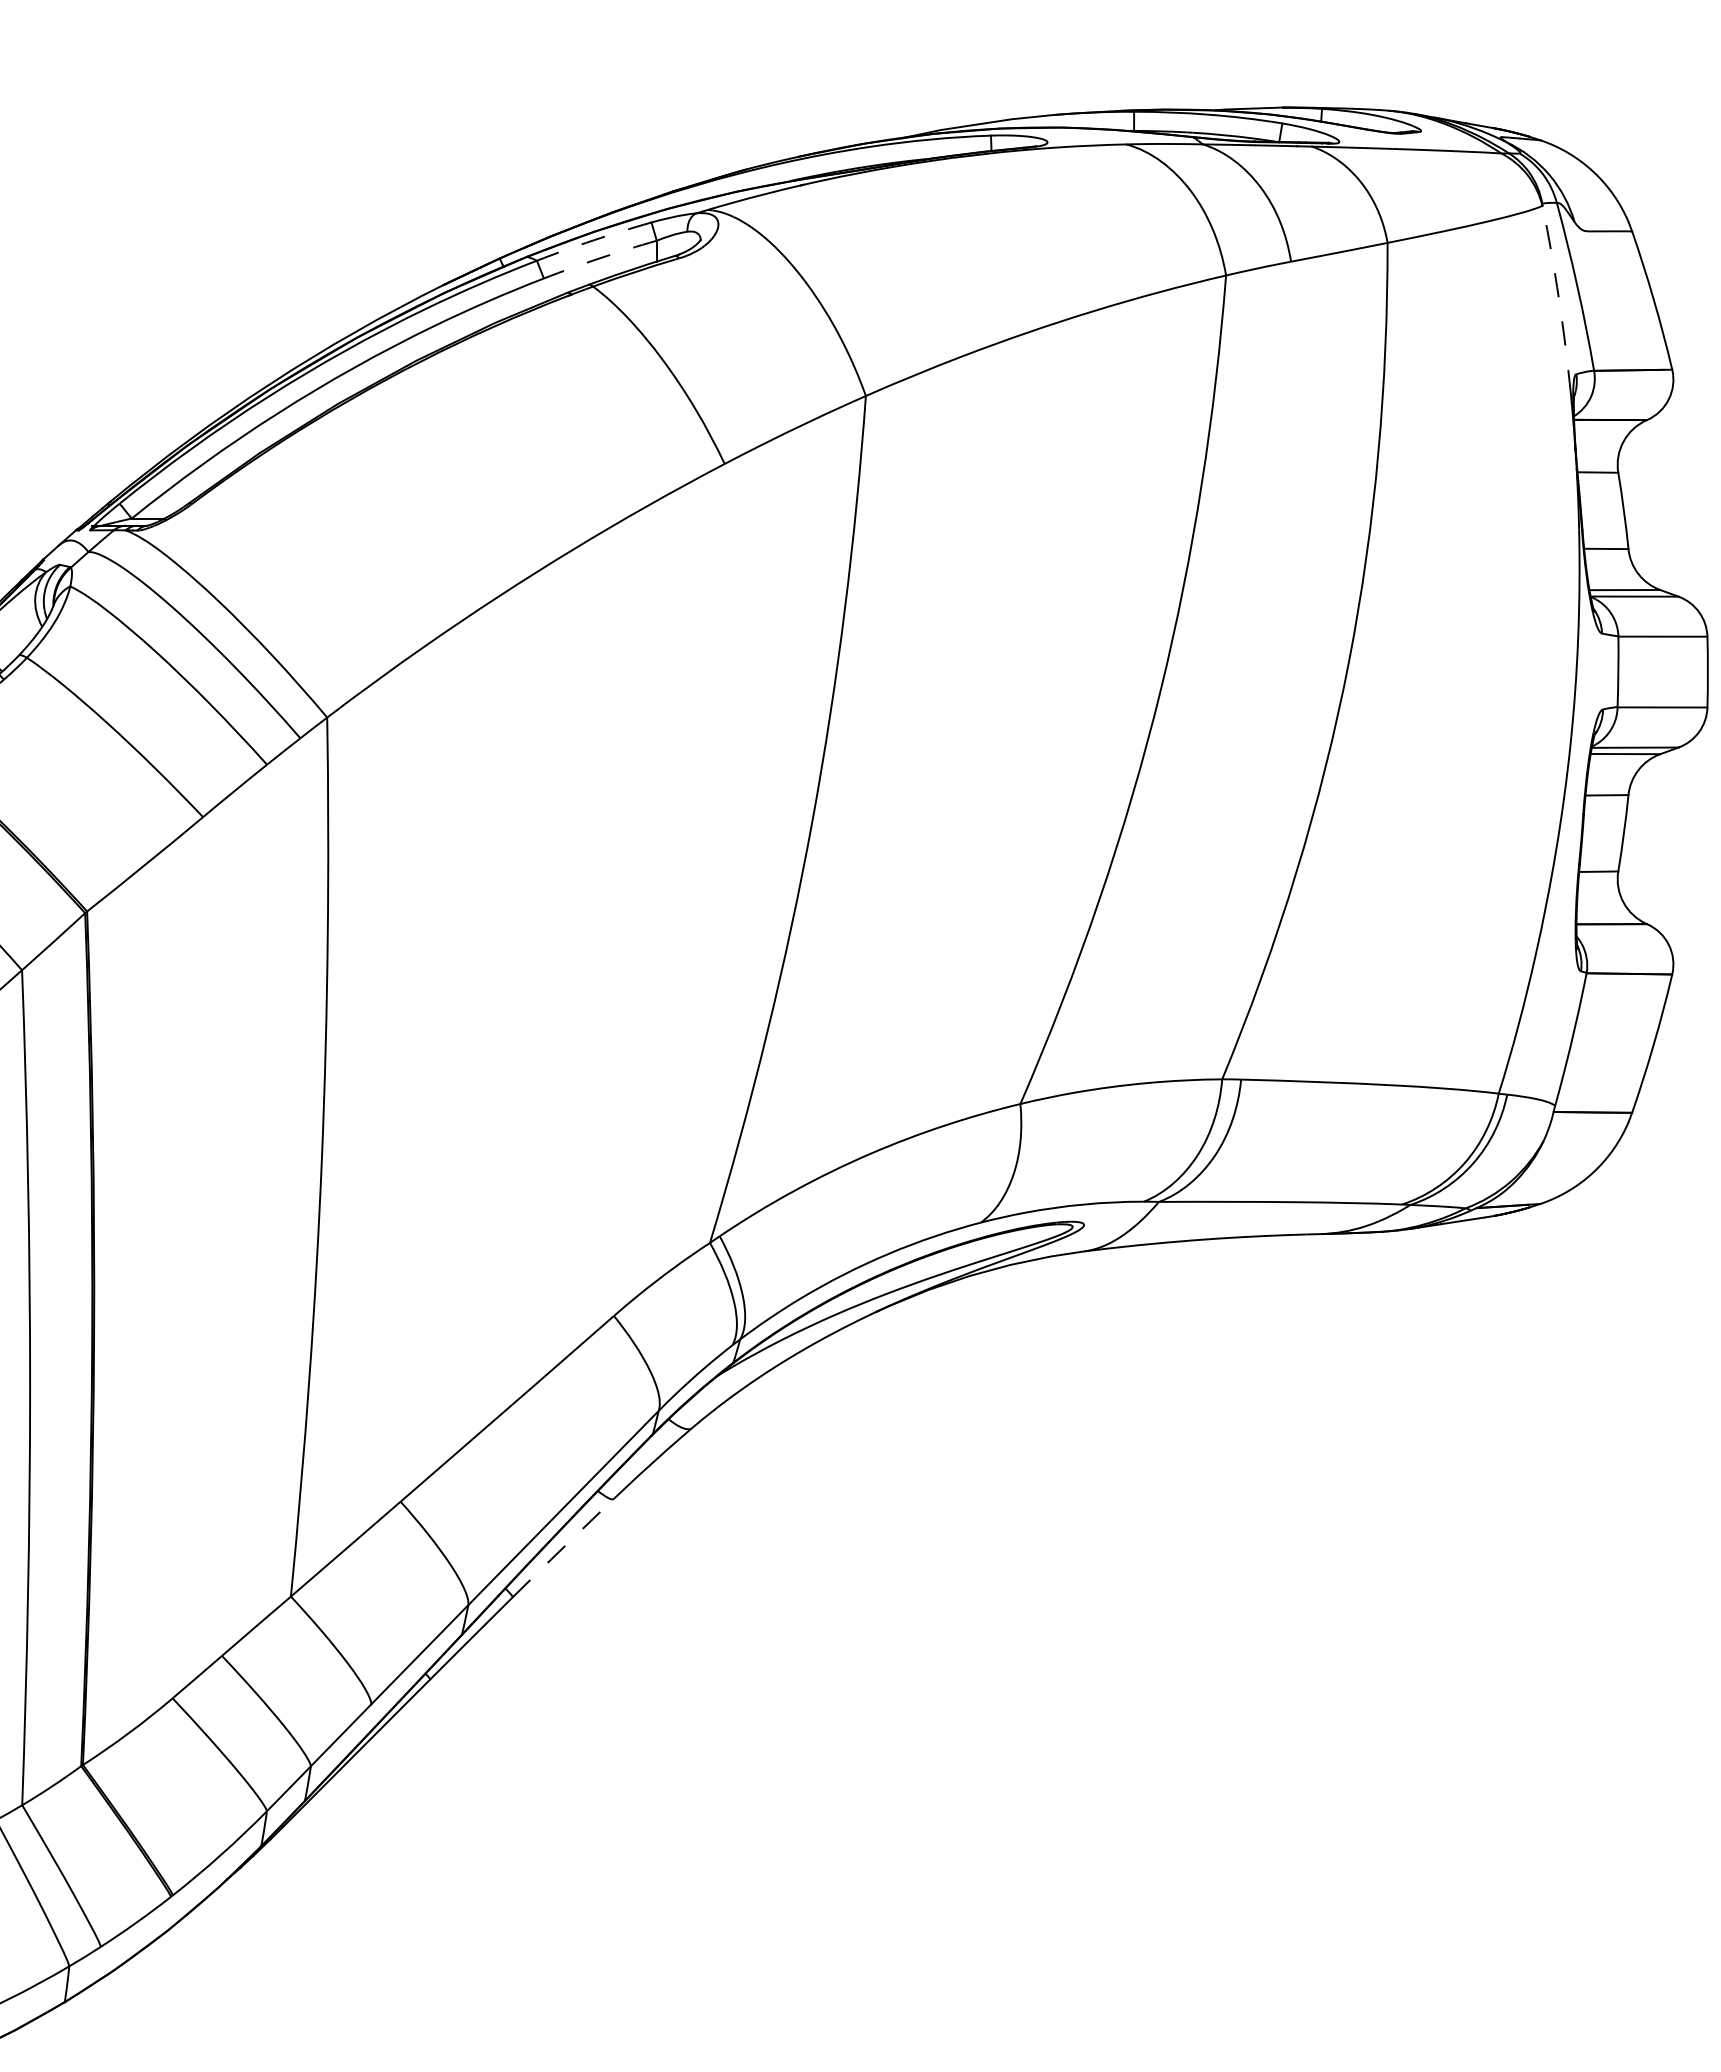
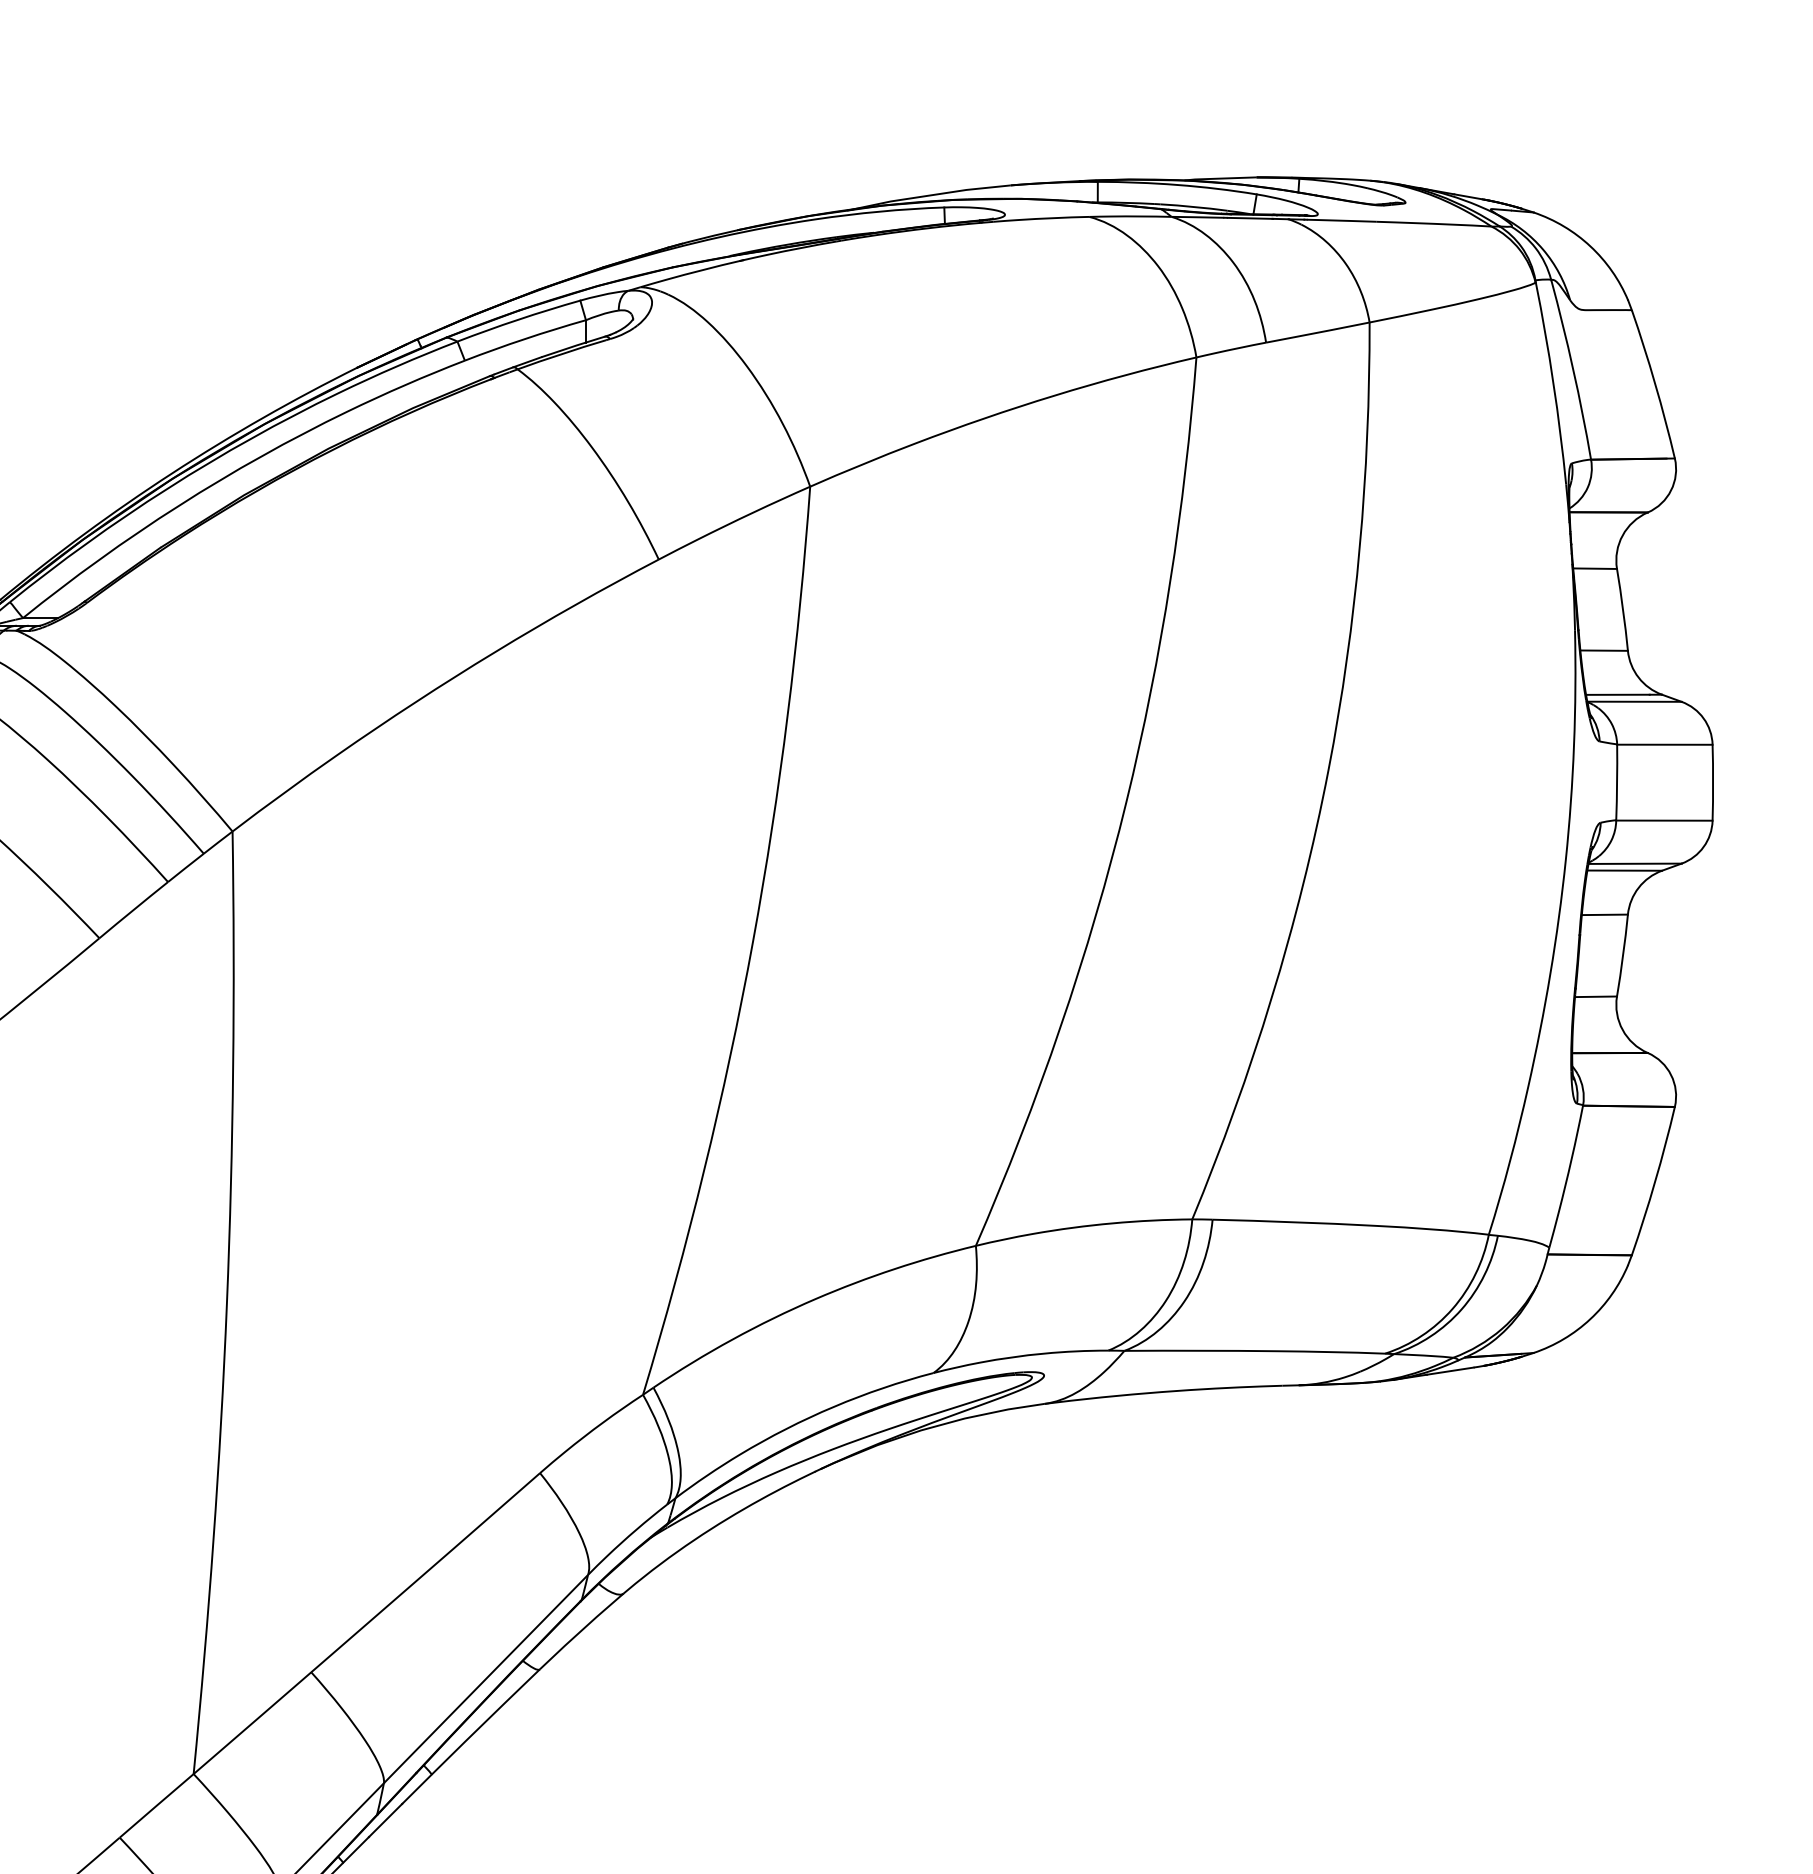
arc: (593, 240) -> (518, 319), dashed -> solid
arc: (599, 258) -> (524, 339), dashed -> solid
arc: (1559, 299) -> (1553, 383), dashed -> solid
line: (563, 1547) -> (485, 1721), dashed -> solid

